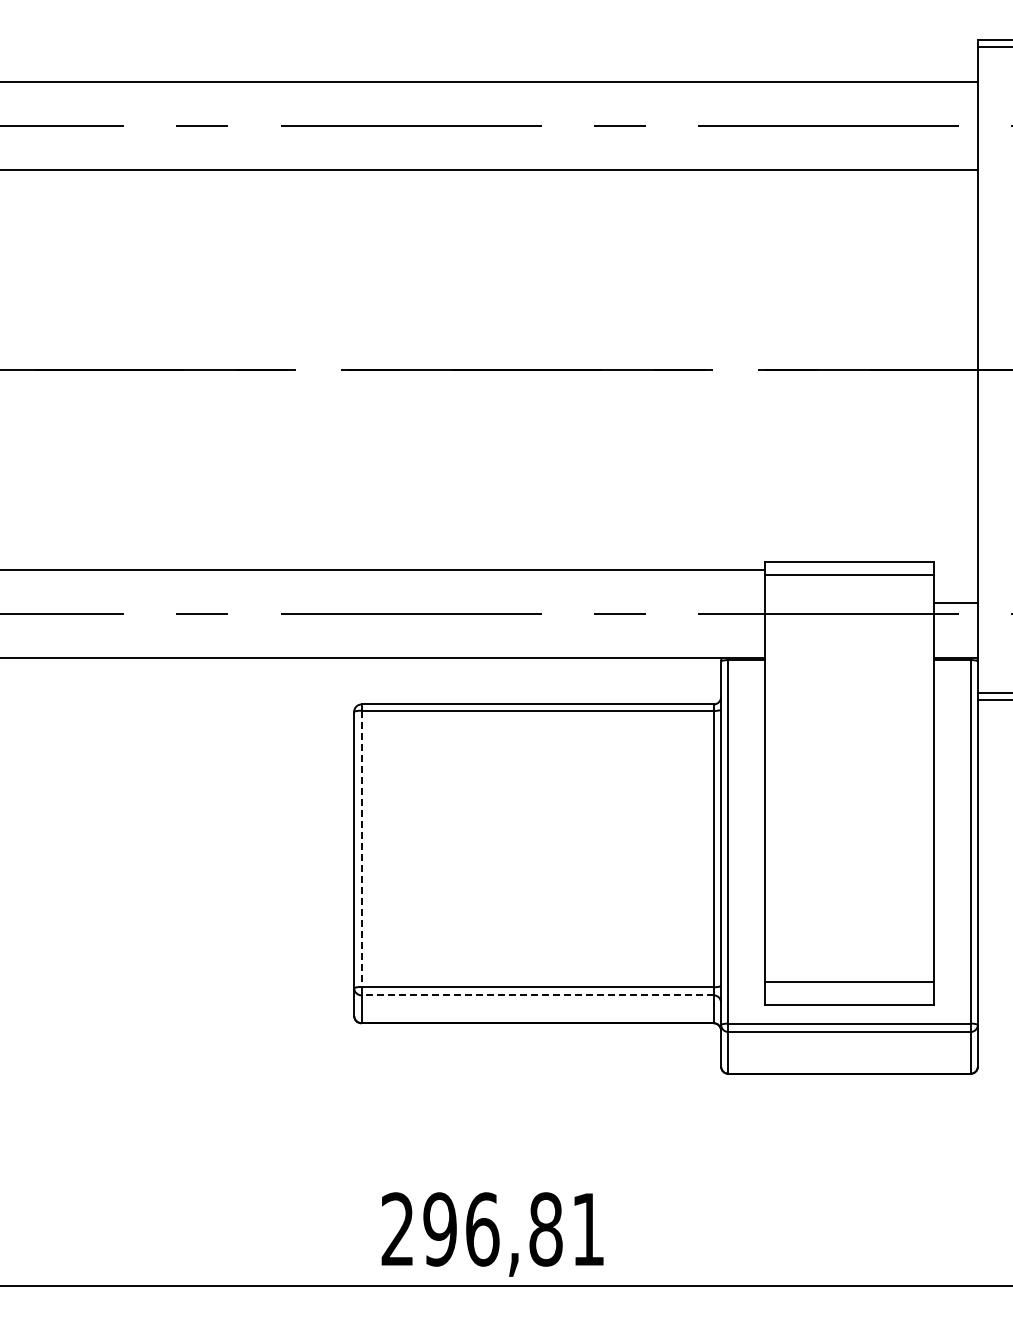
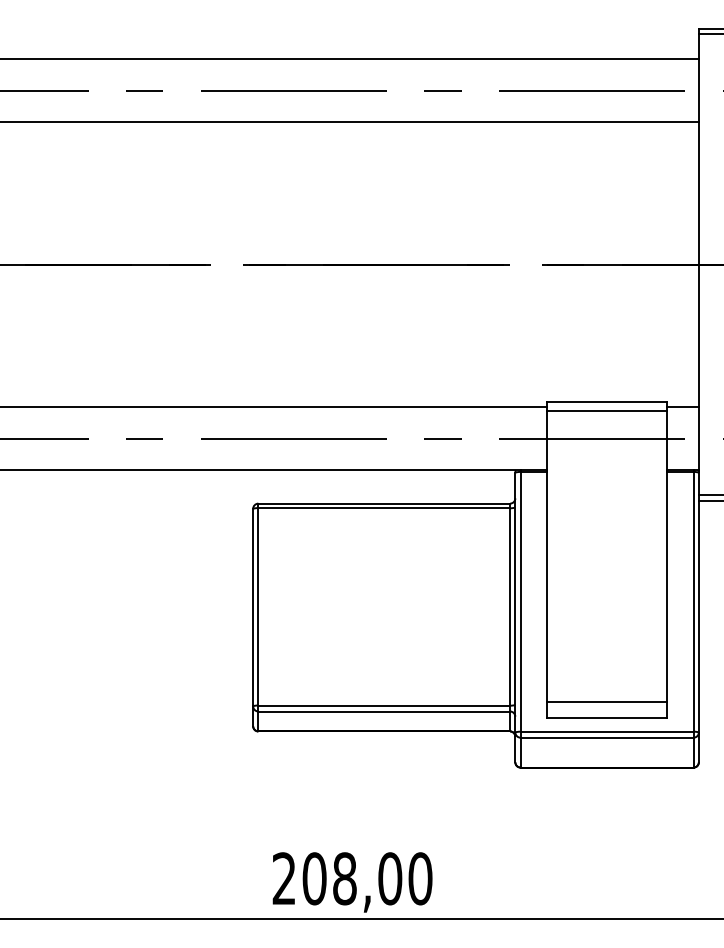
line: (955, 602) -> (682, 407), moved
line: (361, 849) -> (258, 607), dashed -> solid
line: (537, 995) -> (384, 711), dashed -> solid
text: (514, 1229) -> (367, 878), 296,81 -> 208,00

